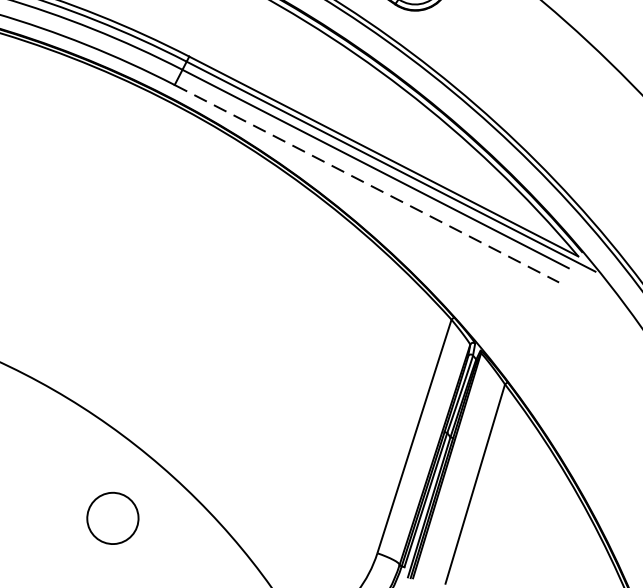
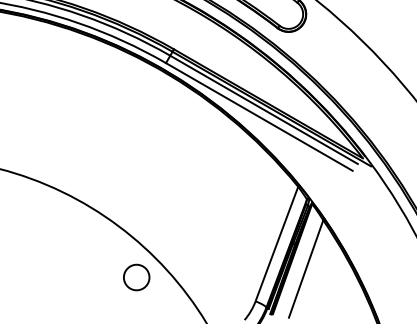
line: (367, 184) -> (259, 117), dashed -> solid
circle: (112, 518) -> (136, 277), moved

